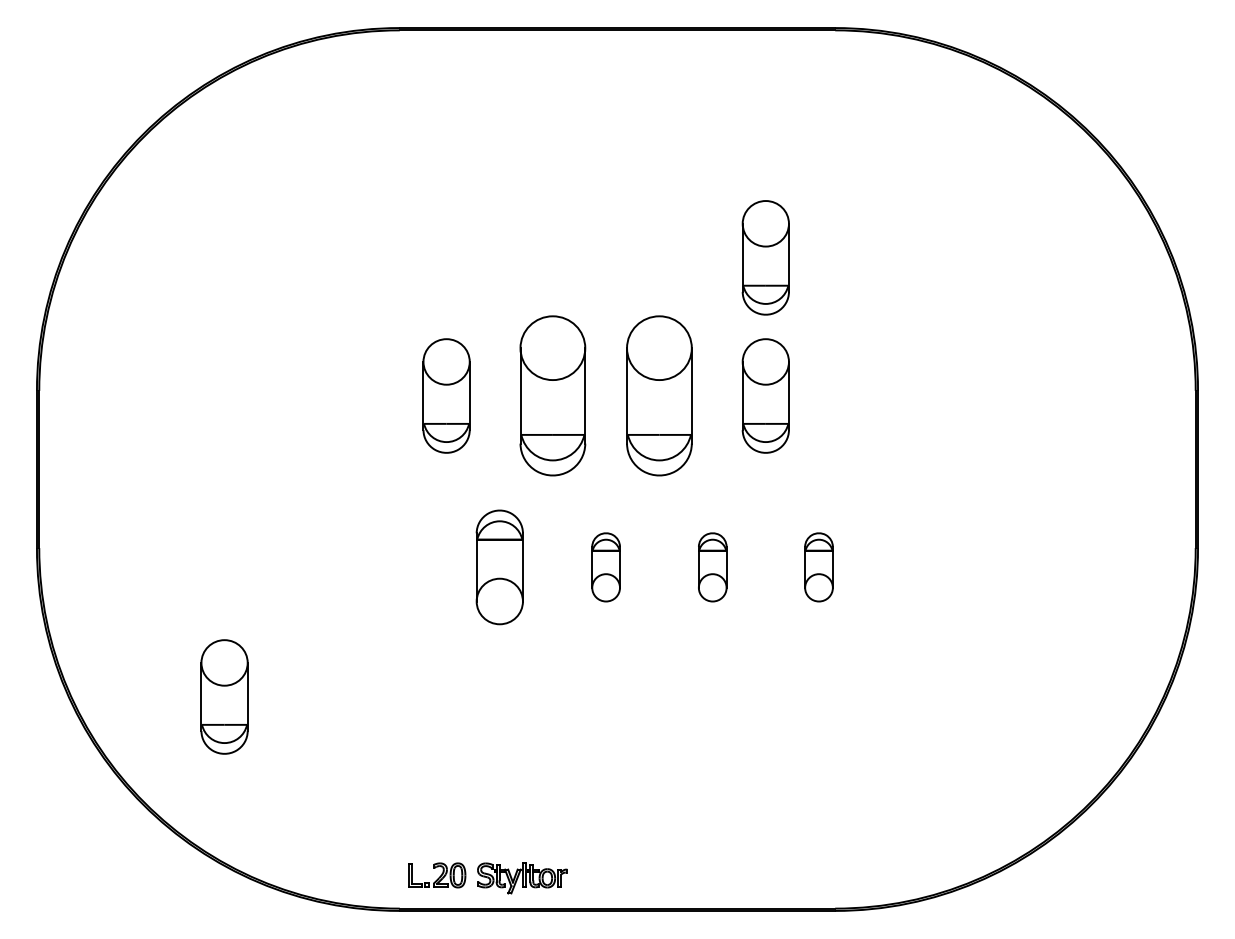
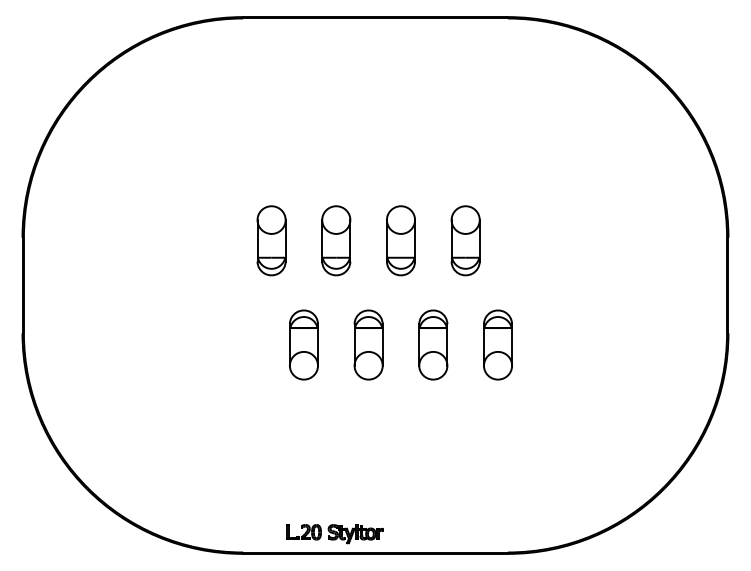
part: (765, 257) -> (465, 156), removed
part: (553, 395) -> (336, 240), size x0.71
part: (658, 395) -> (400, 240), size x0.71
part: (605, 566) -> (368, 344), size x1.67
part: (712, 566) -> (433, 344), size x1.67
part: (818, 566) -> (497, 344), size x1.67
part: (224, 696) -> (136, 423), removed
part: (487, 879) -> (334, 534), moved

